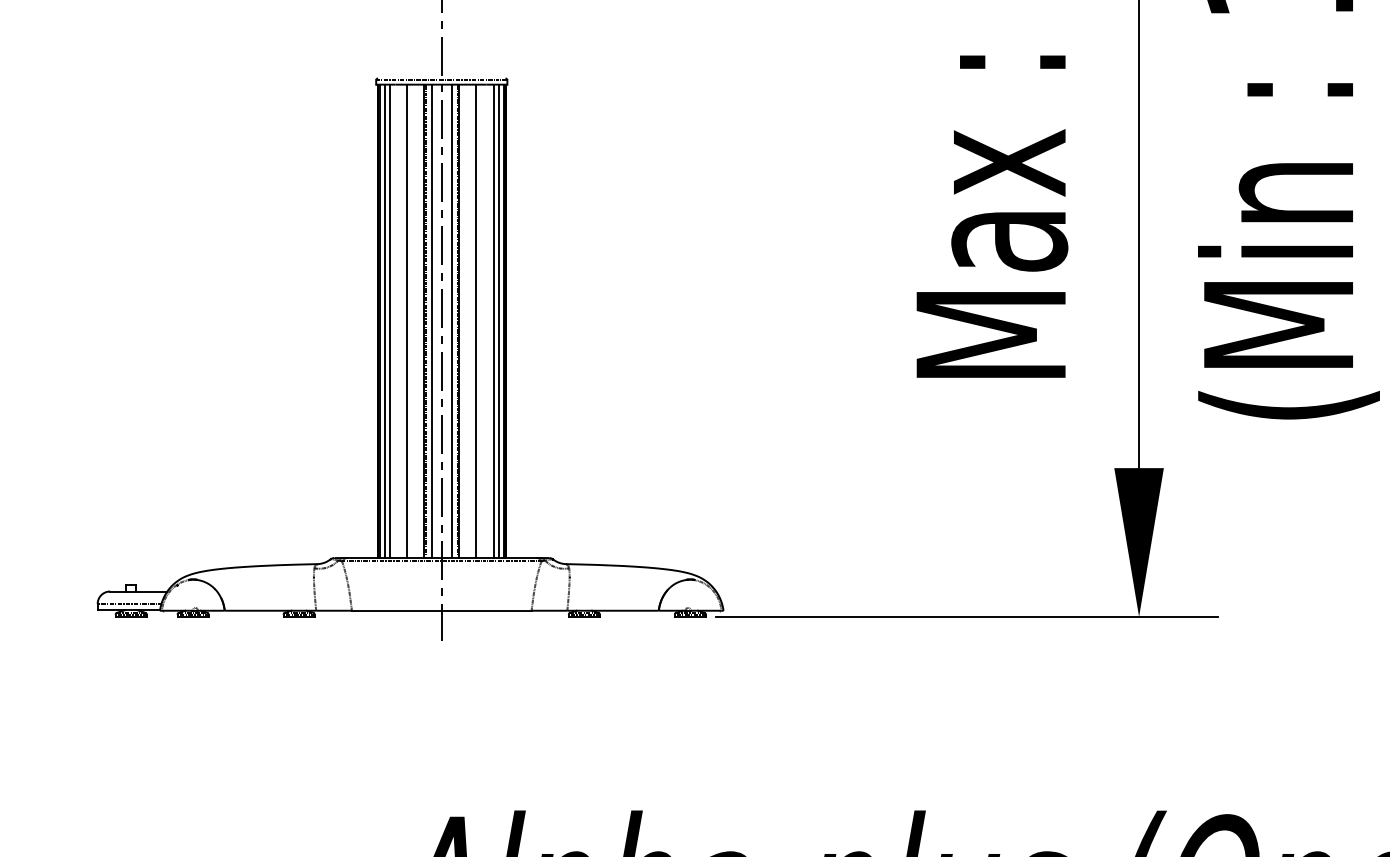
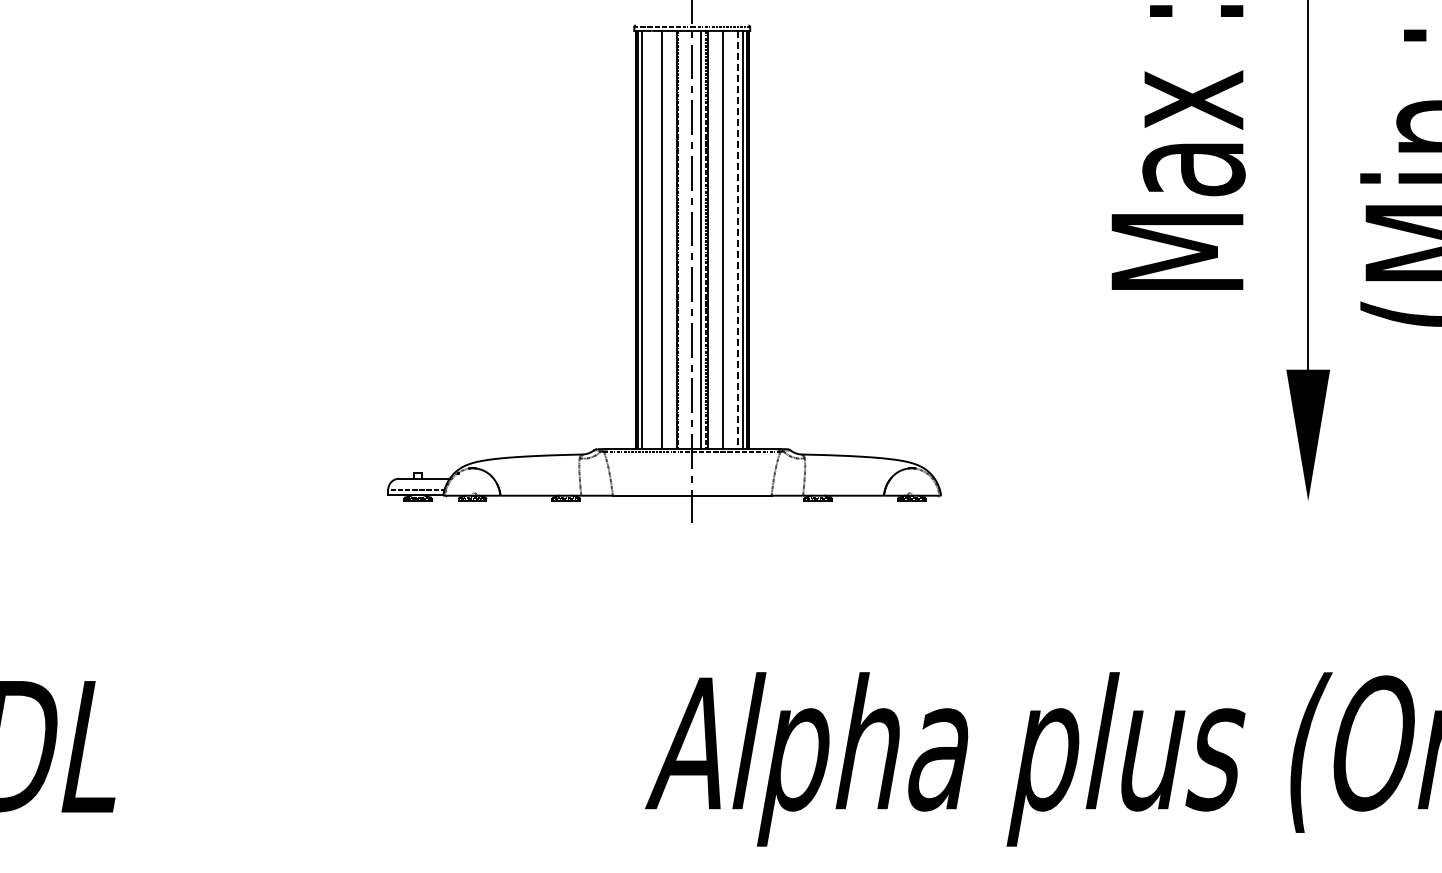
line: (390, 320) -> (646, 239), removed
line: (431, 320) -> (683, 239), removed
line: (494, 321) -> (738, 240), solid -> dashed
line: (967, 617) -> (1156, 501), removed

